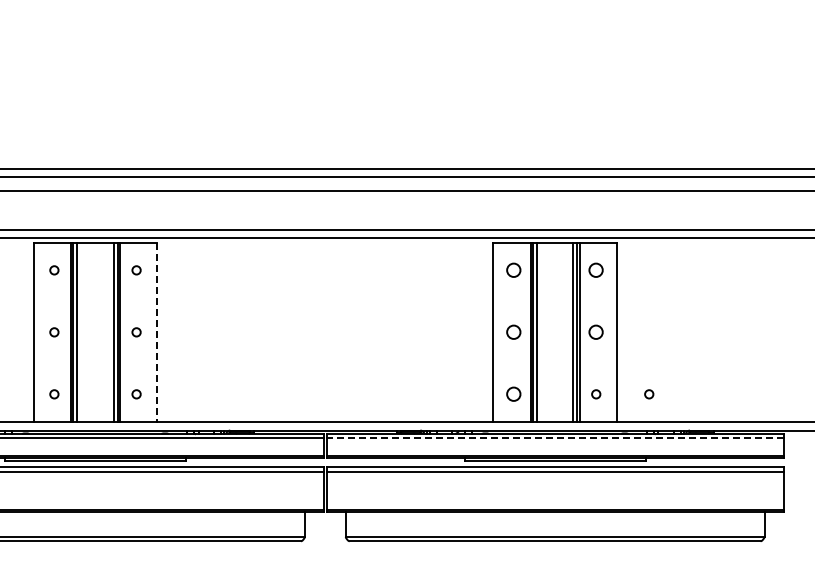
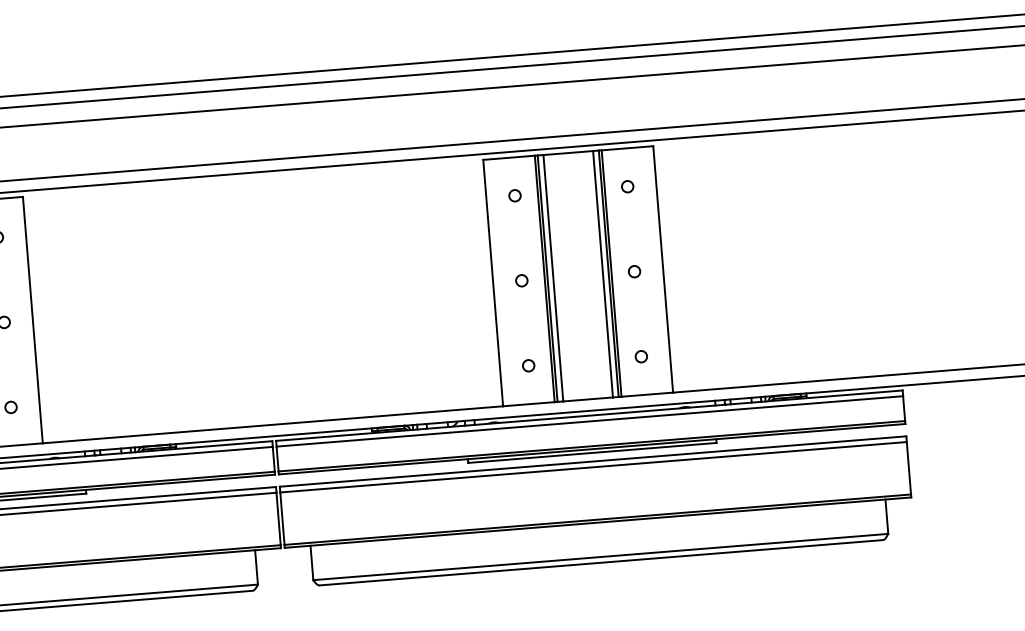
circle: (514, 270) -> (515, 195), size x0.62
circle: (596, 270) -> (628, 186), size x0.62
line: (157, 332) -> (32, 320), dashed -> solid
circle: (514, 332) -> (522, 280), size x0.62
circle: (596, 332) -> (634, 271), size x0.62
circle: (514, 394) -> (529, 365), size x0.62
circle: (649, 394) -> (714, 351), removed
line: (554, 438) -> (589, 421), dashed -> solid

